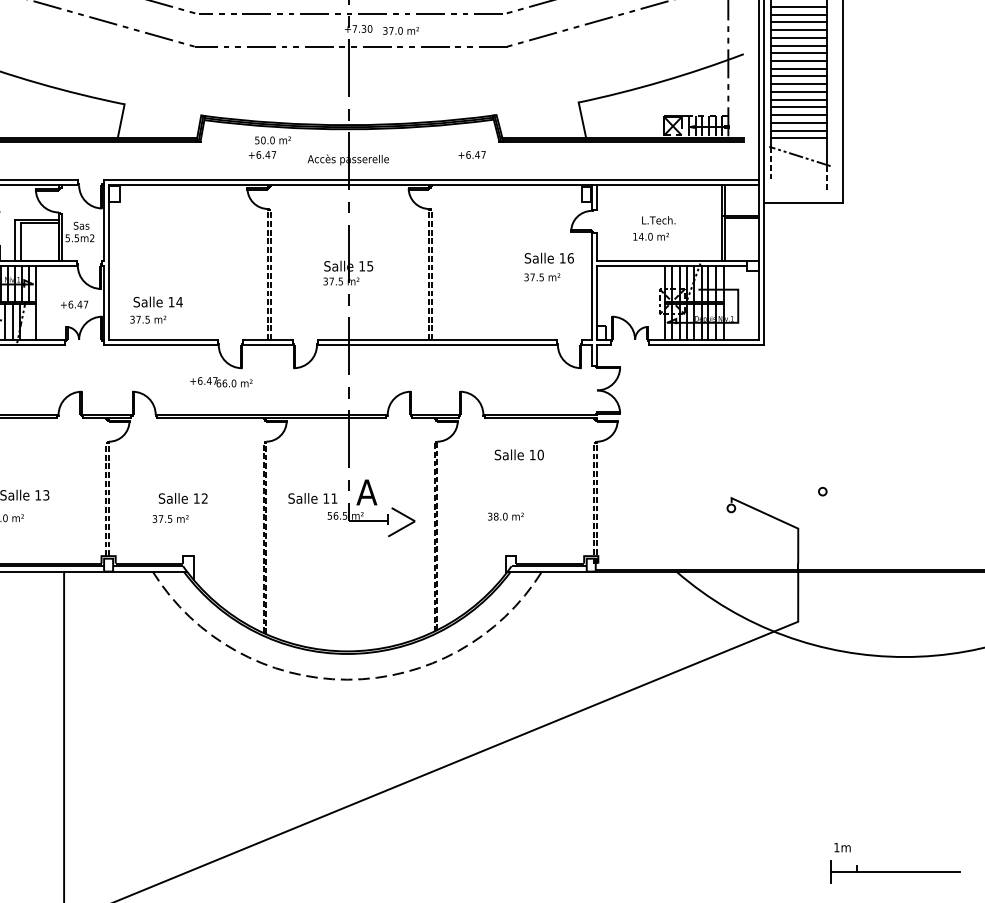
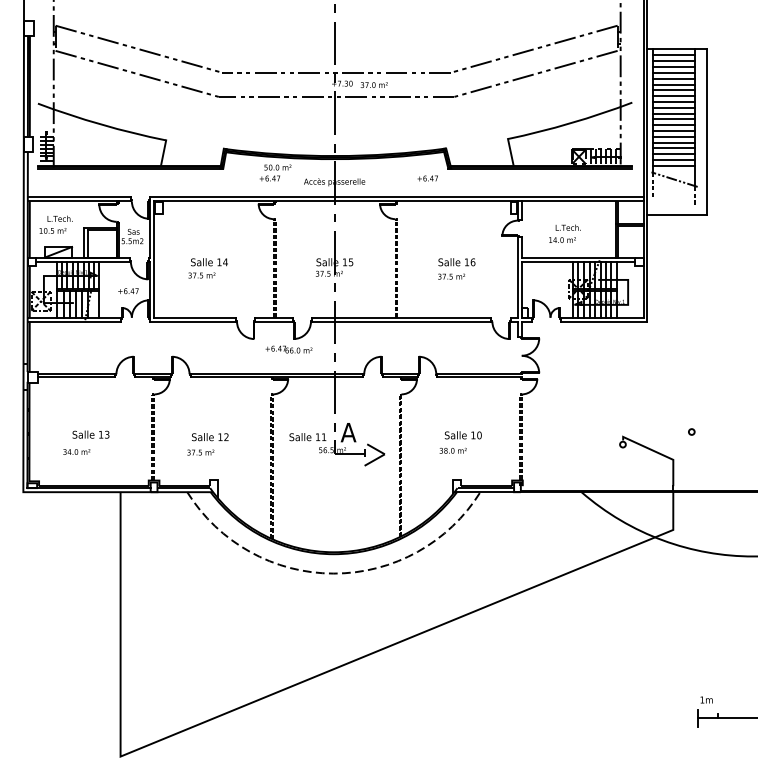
text: (548, 266) -> (456, 268), moved
text: (155, 310) -> (207, 268), moved
text: (220, 382) -> (288, 349), moved
text: (518, 455) -> (462, 435), moved

